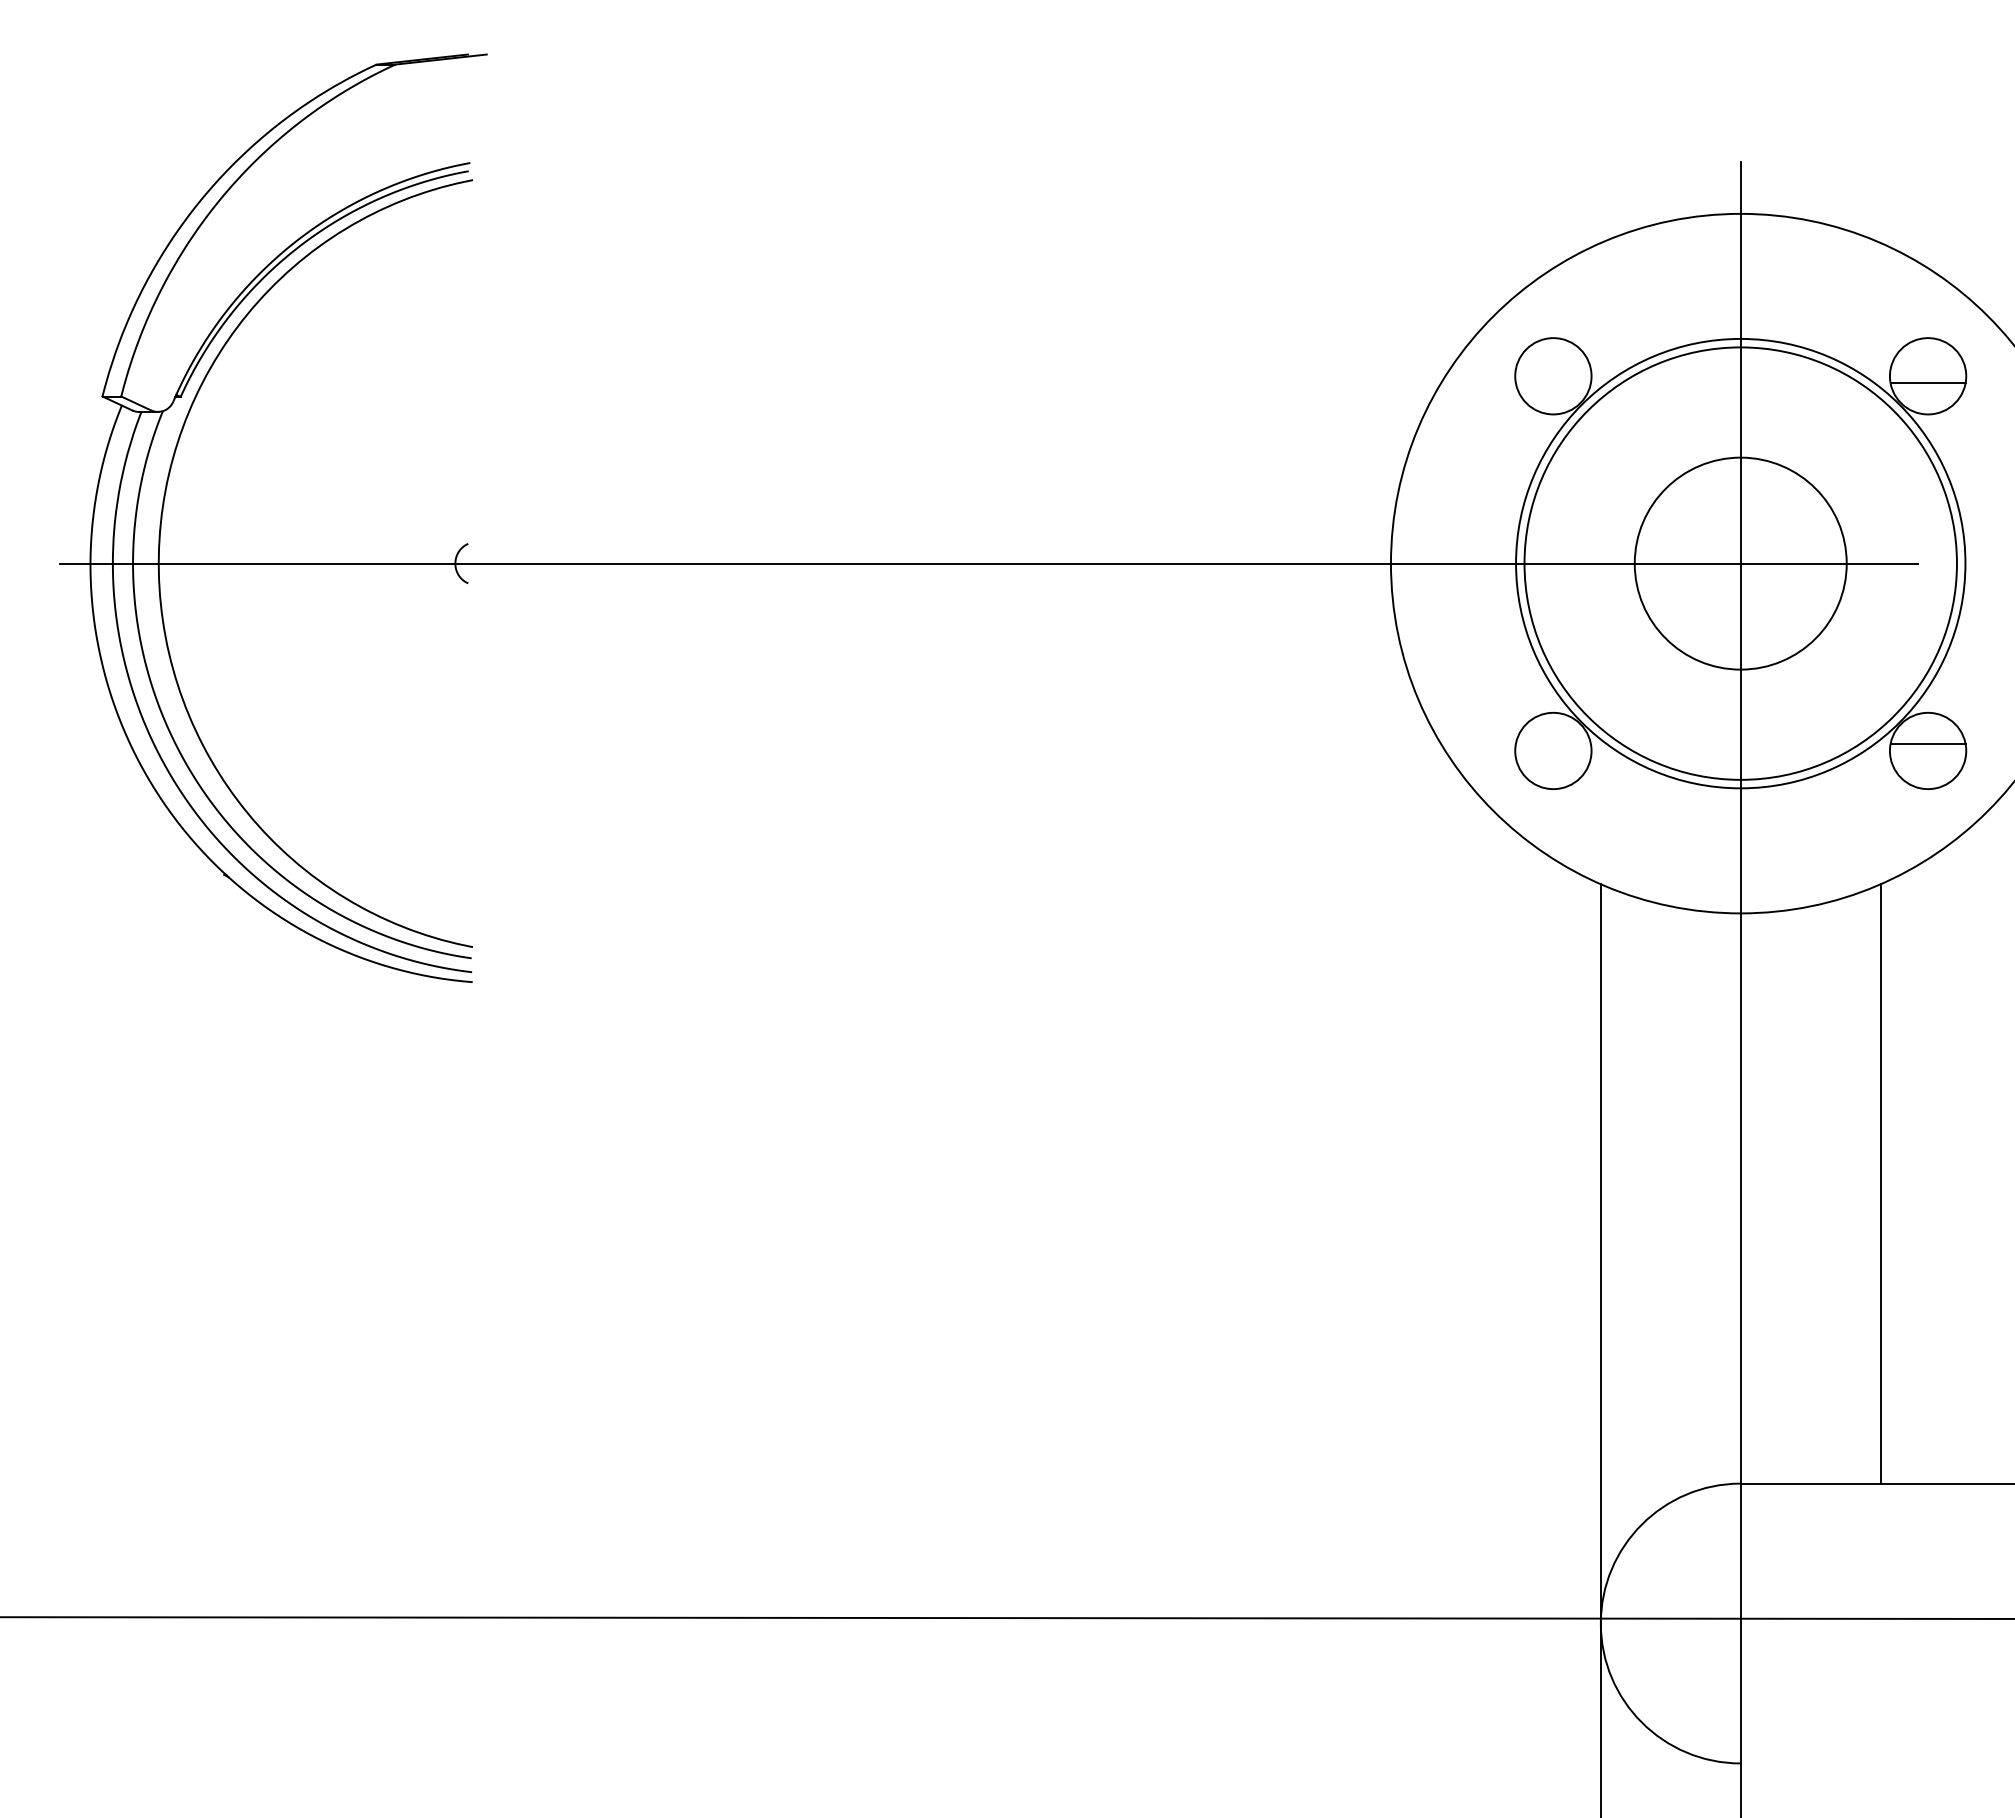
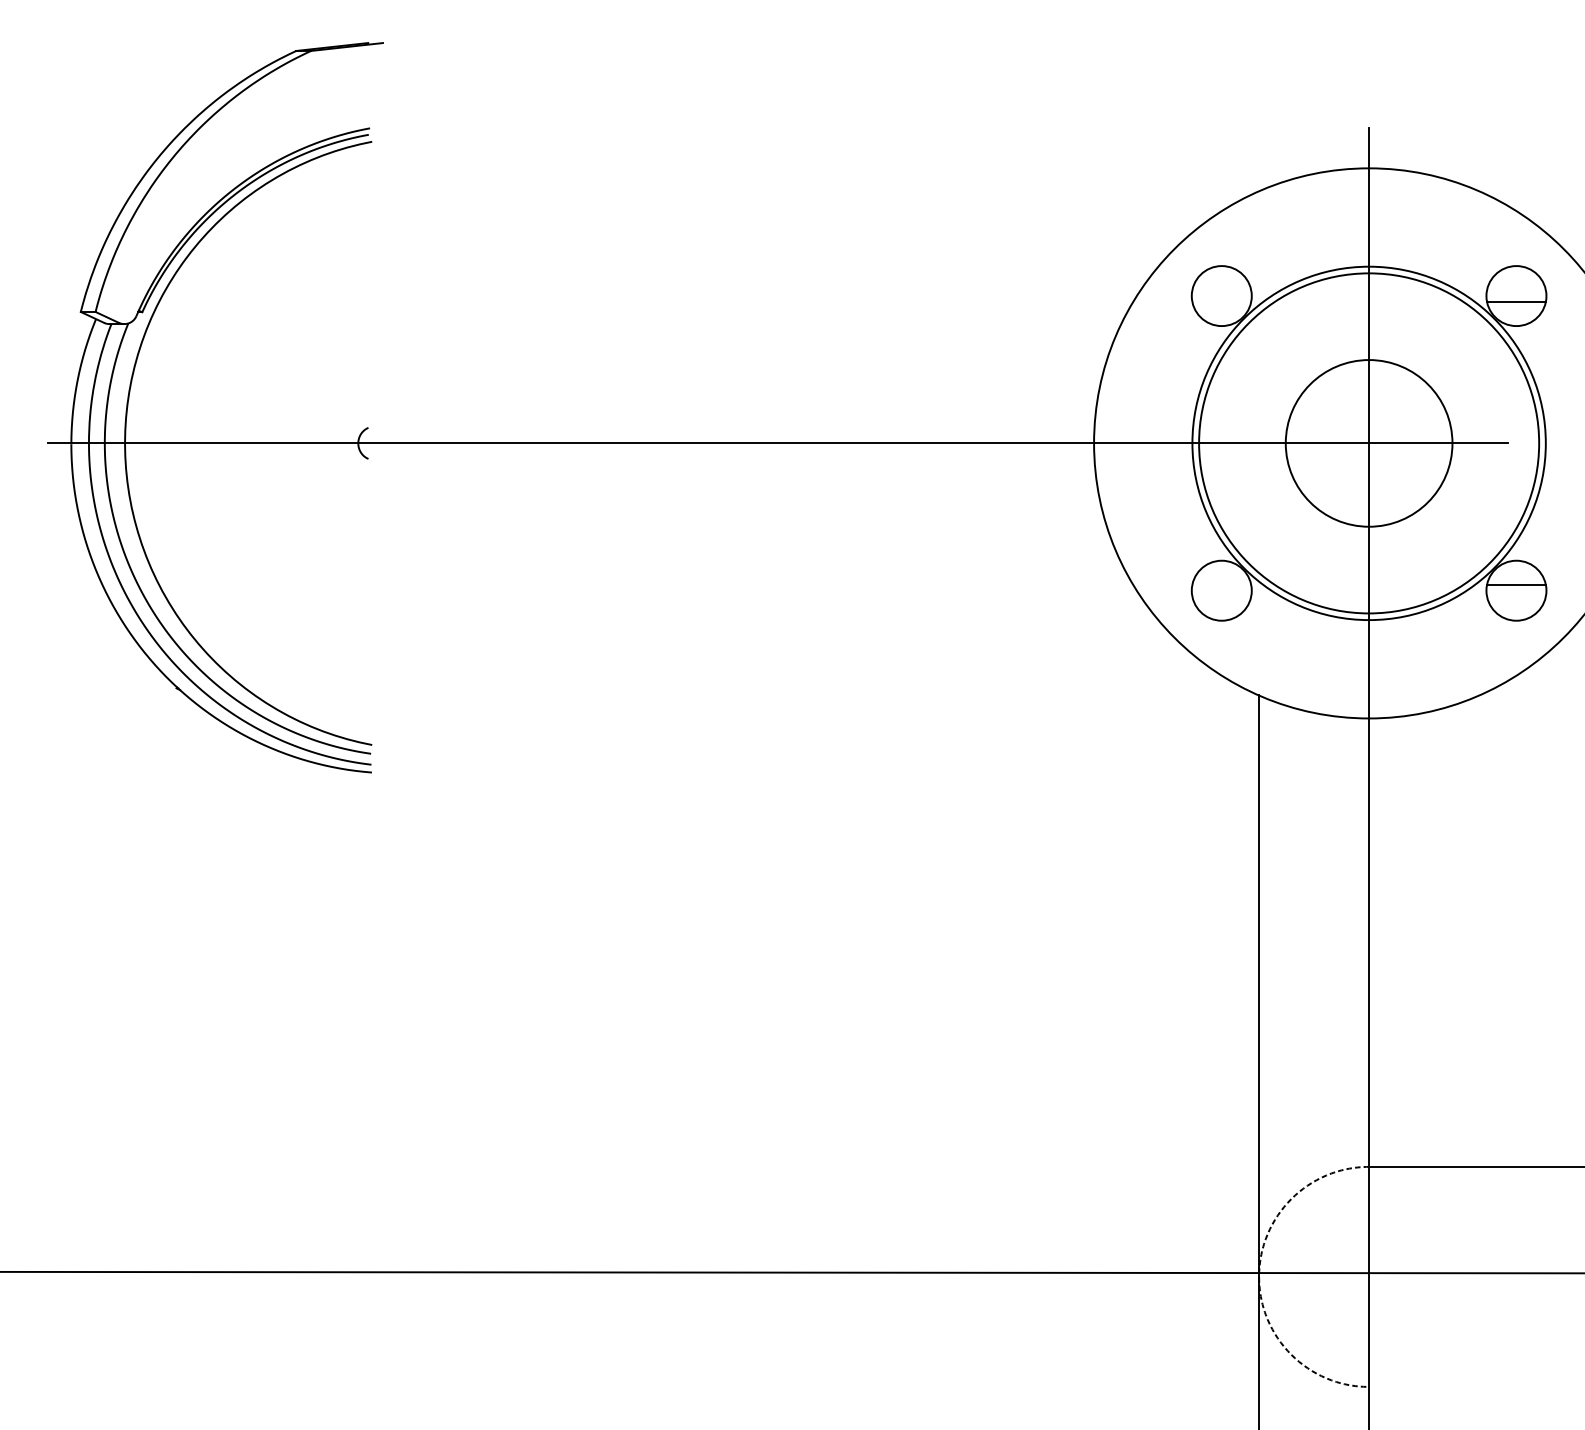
line: (1880, 1183) -> (1479, 930), removed
arc: (1600, 1623) -> (1258, 1276), solid -> dashed

